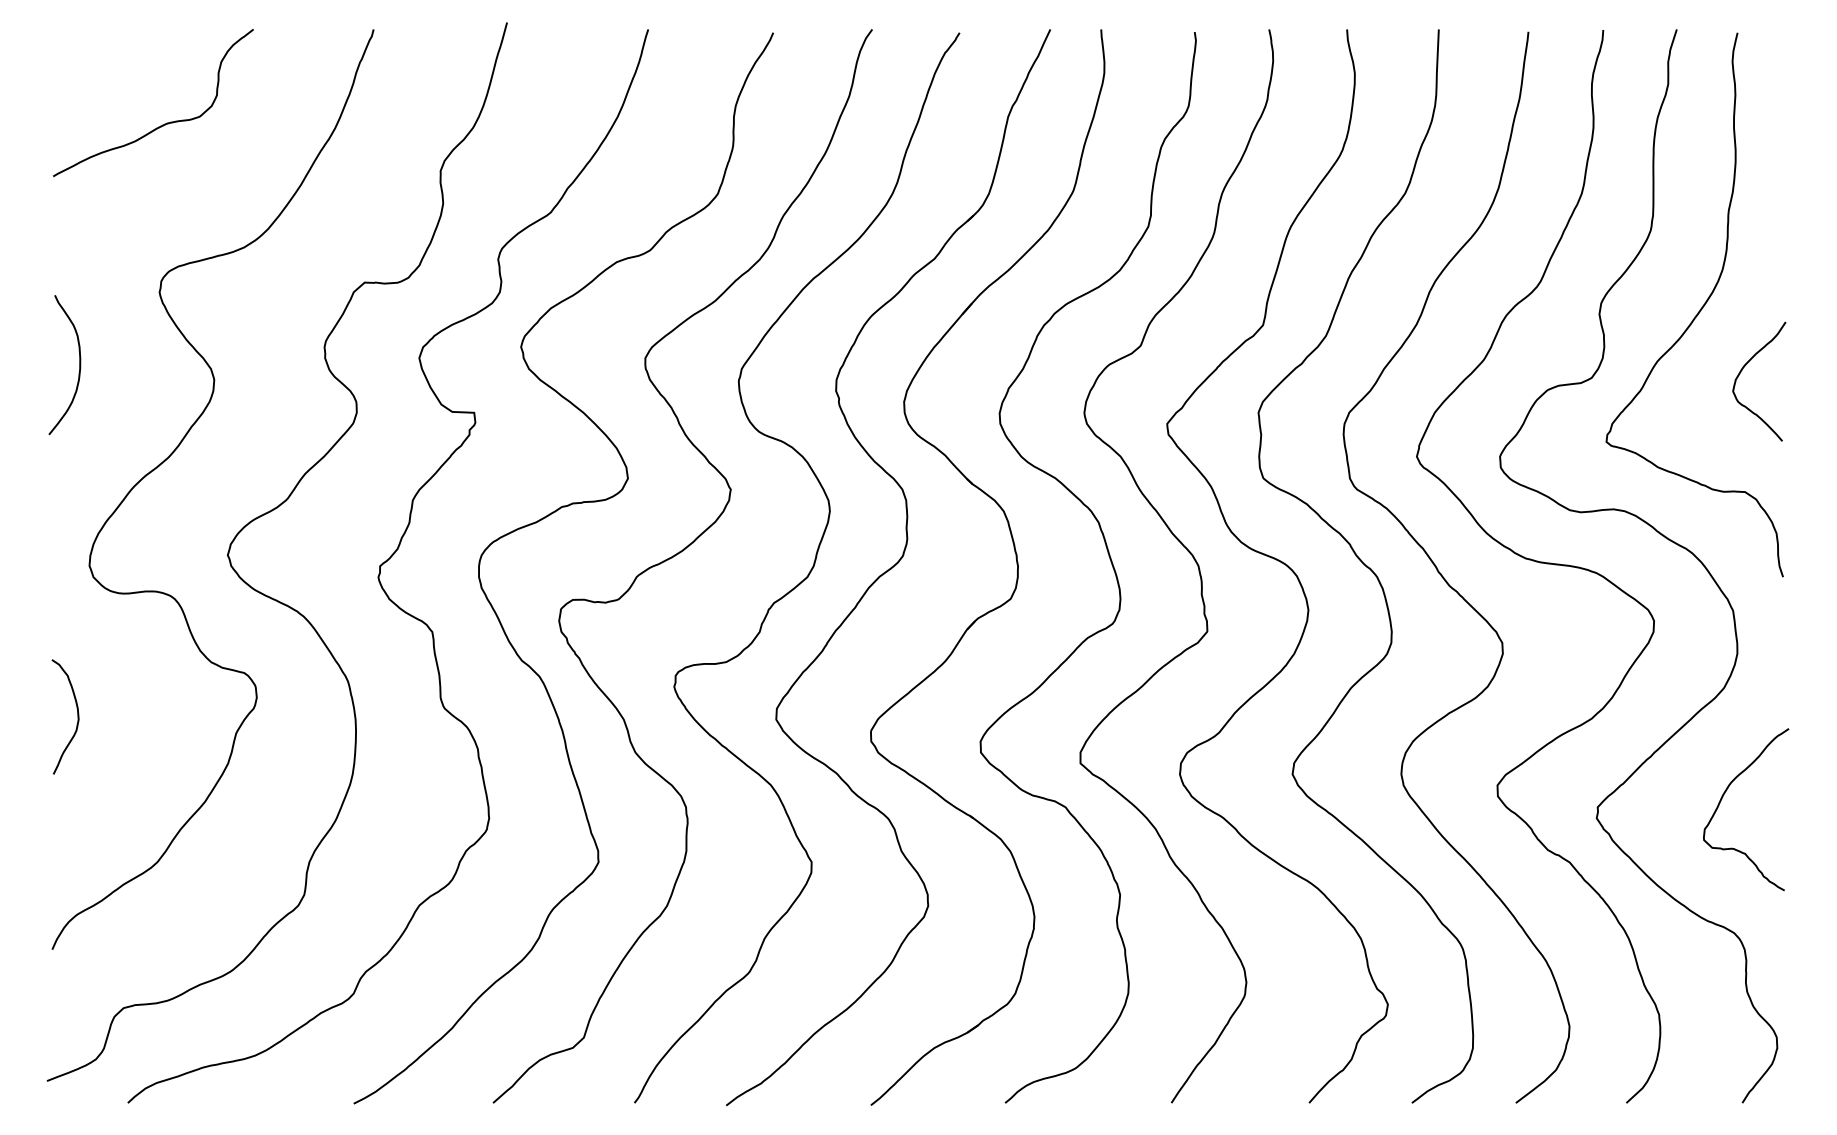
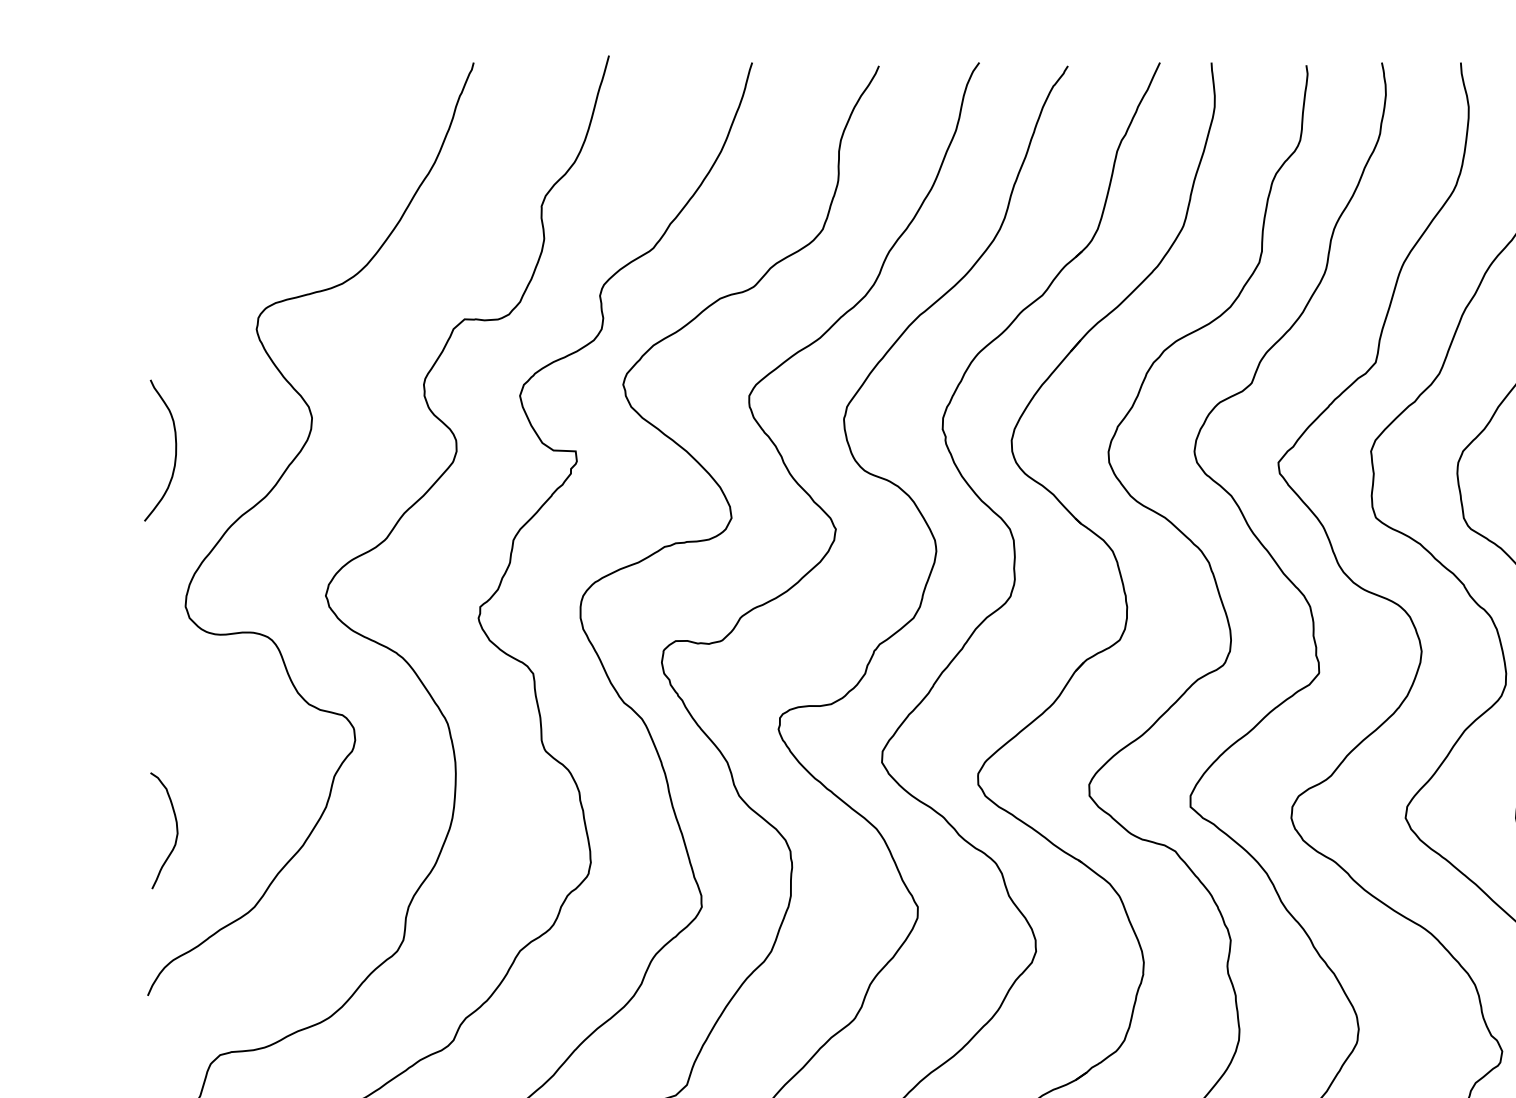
curve: (164, 123) -> (261, 157), removed
curve: (79, 365) -> (175, 451), moved
curve: (77, 716) -> (176, 830), moved

